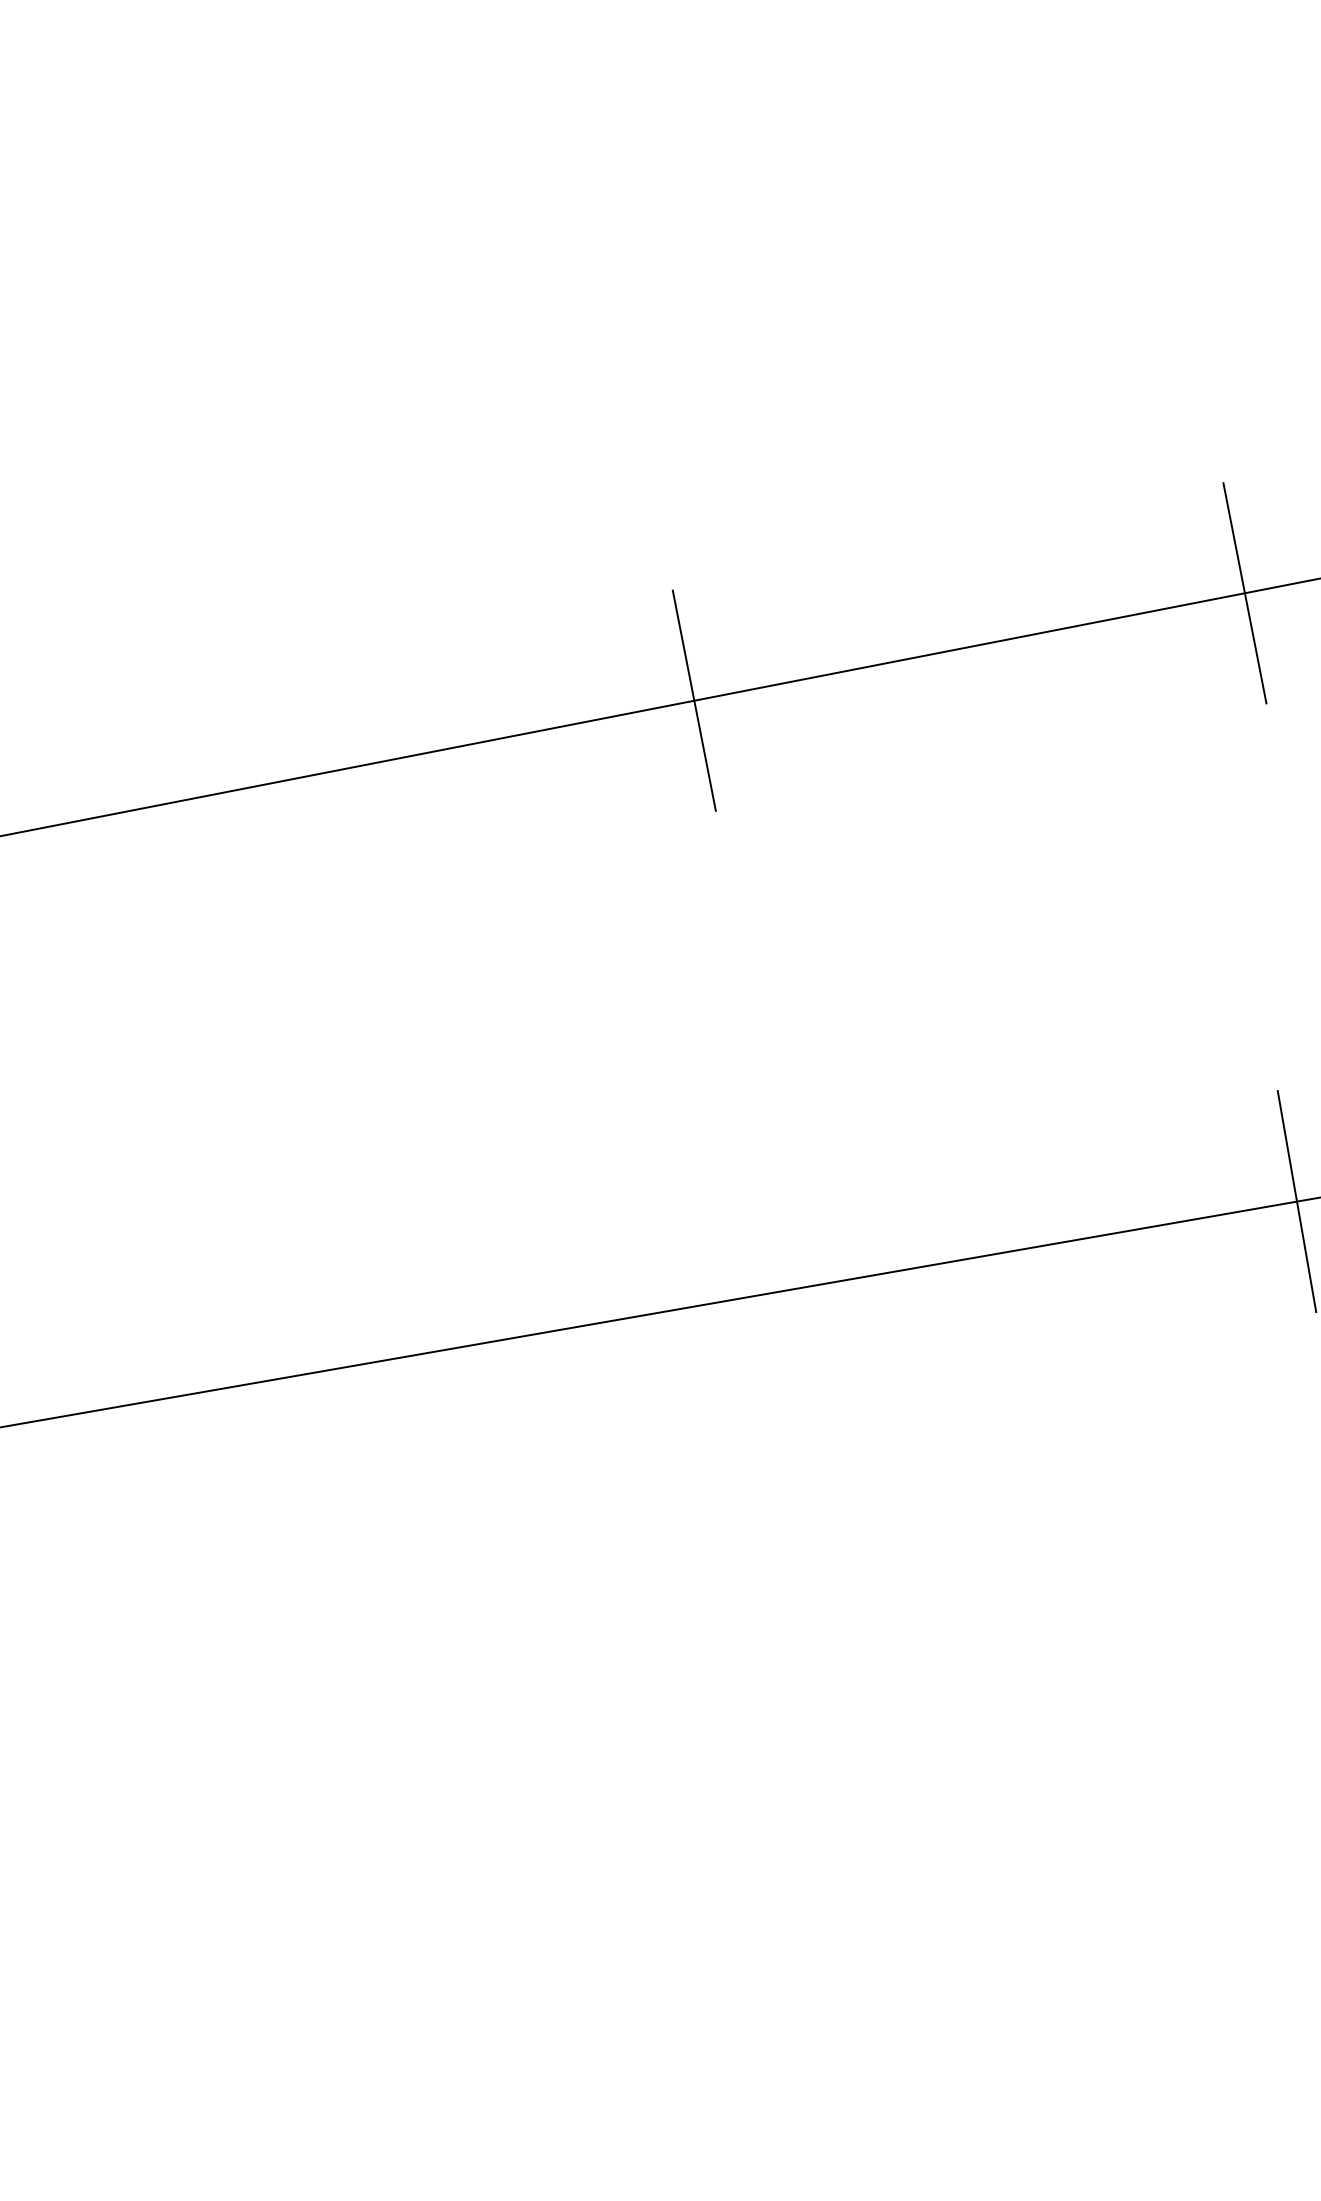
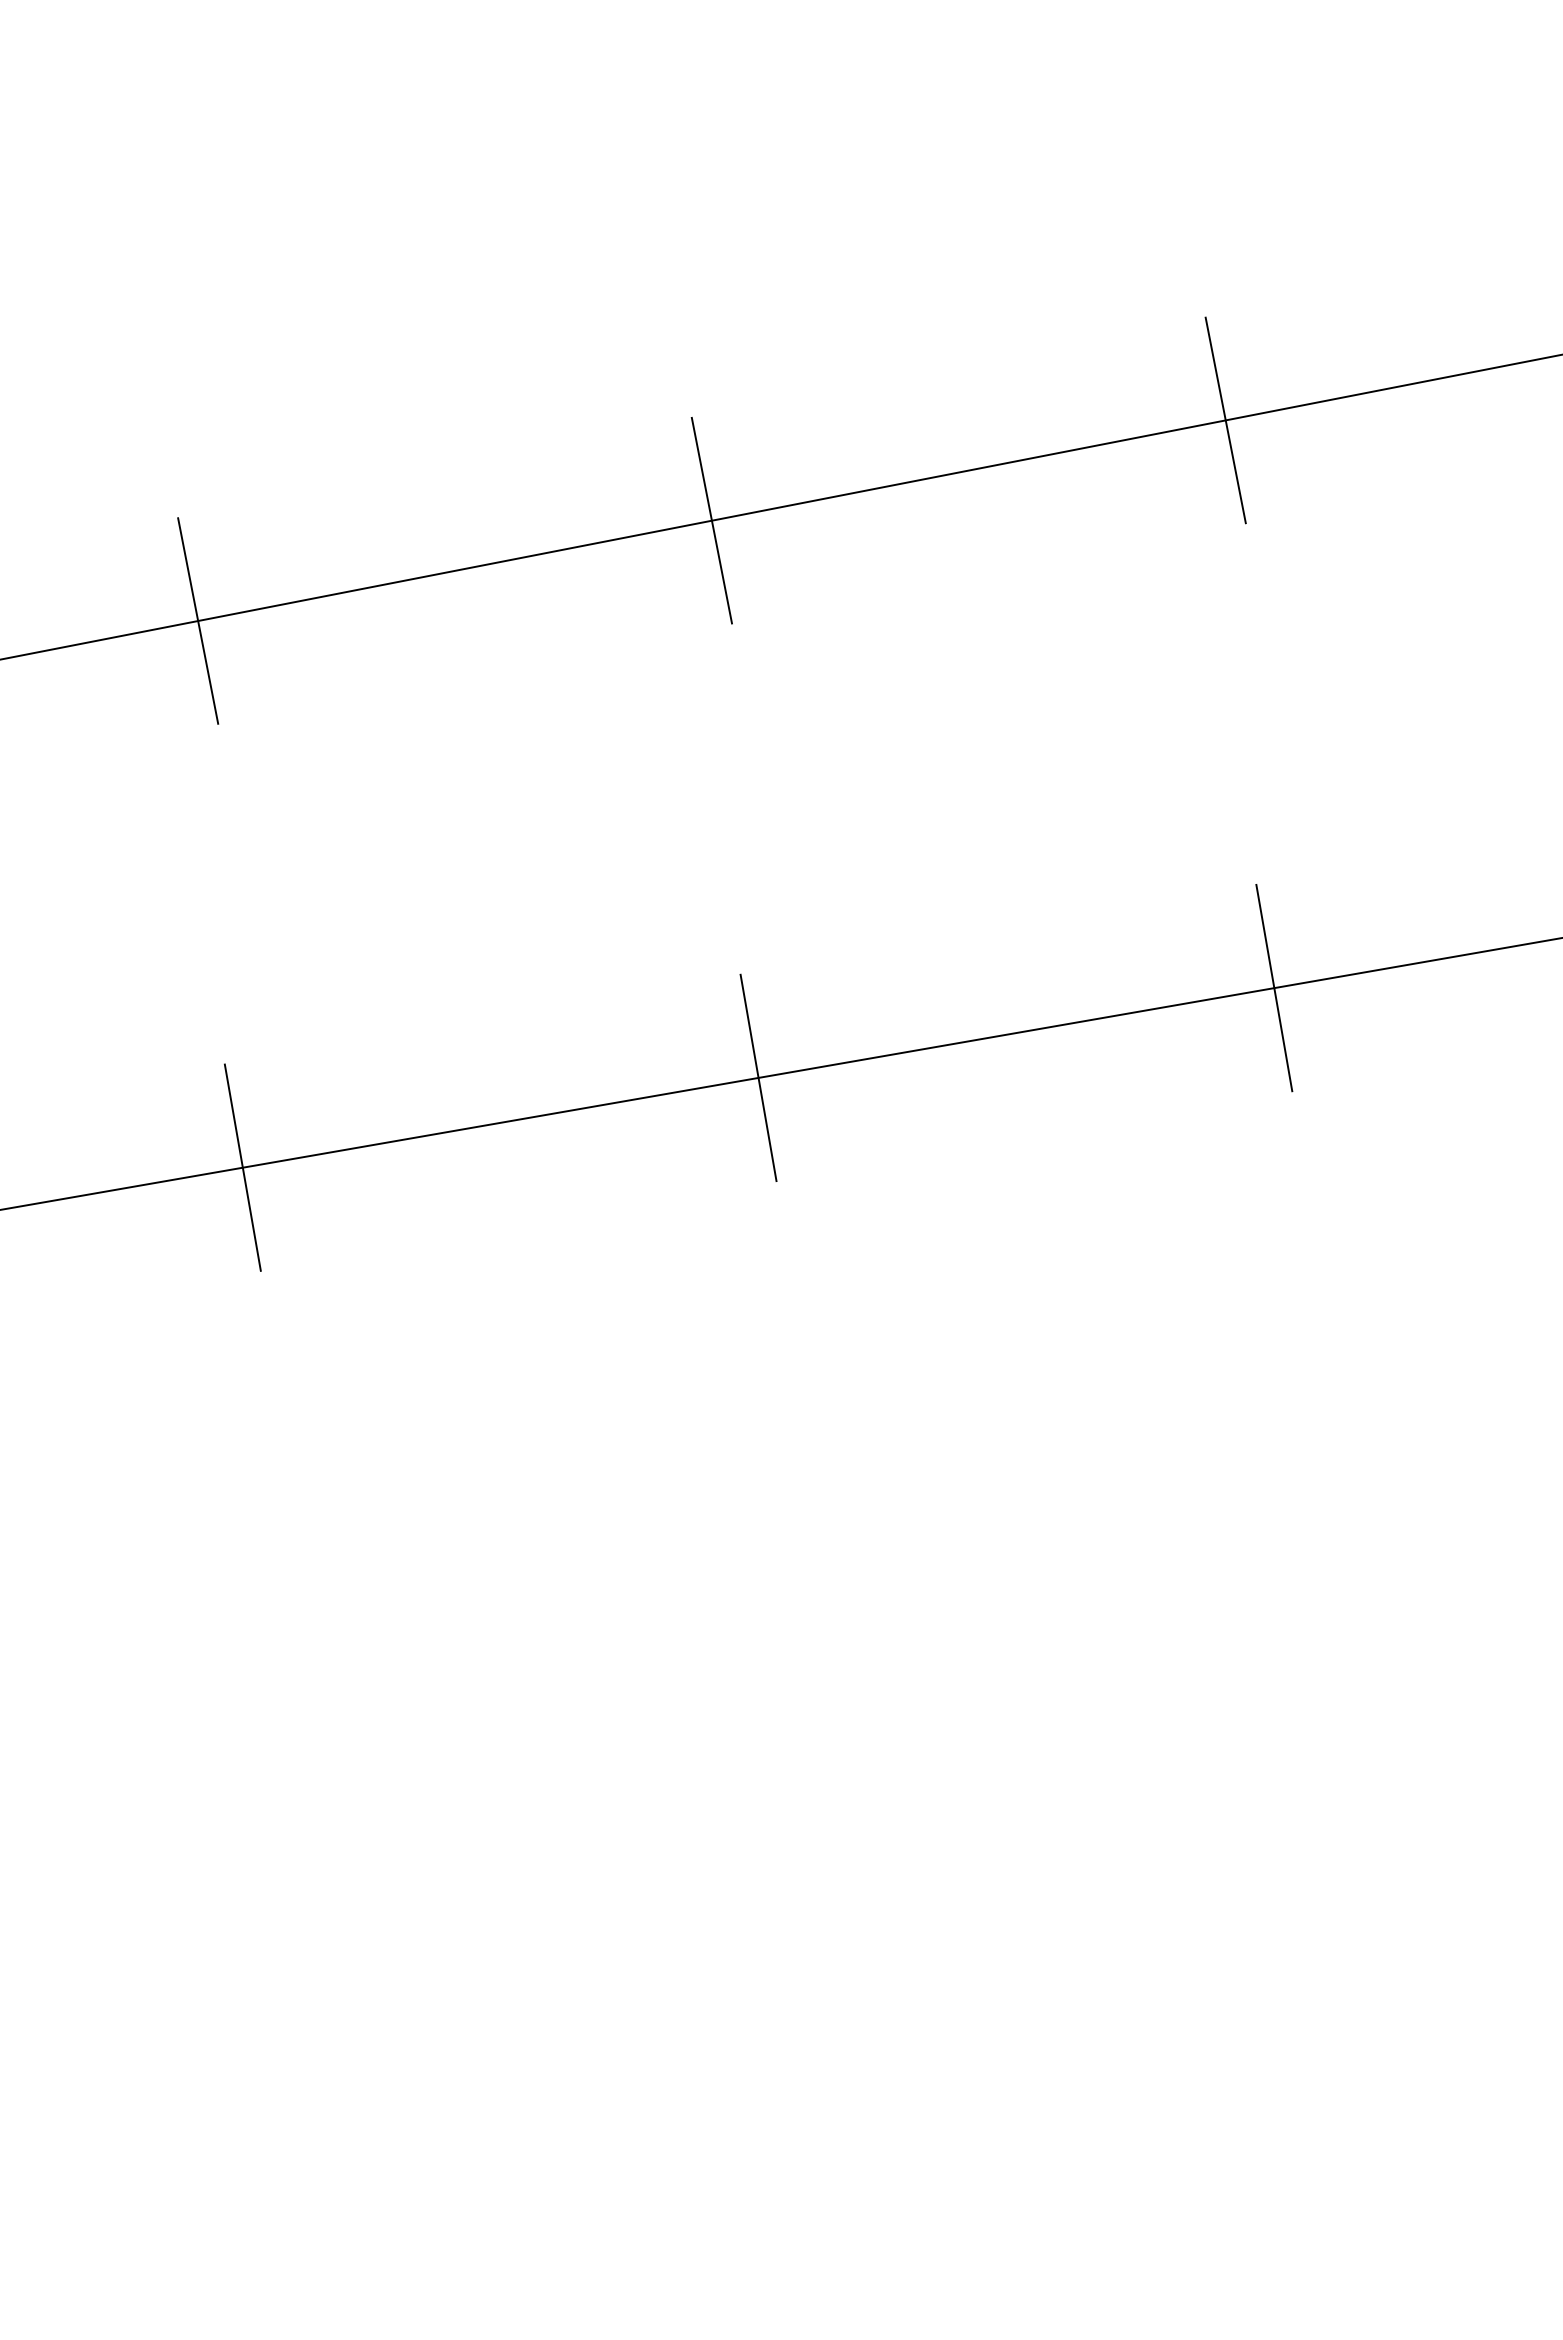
line: (144, 807) -> (198, 620), added
line: (744, 1297) -> (758, 1077), added
line: (191, 1393) -> (242, 1167), added

